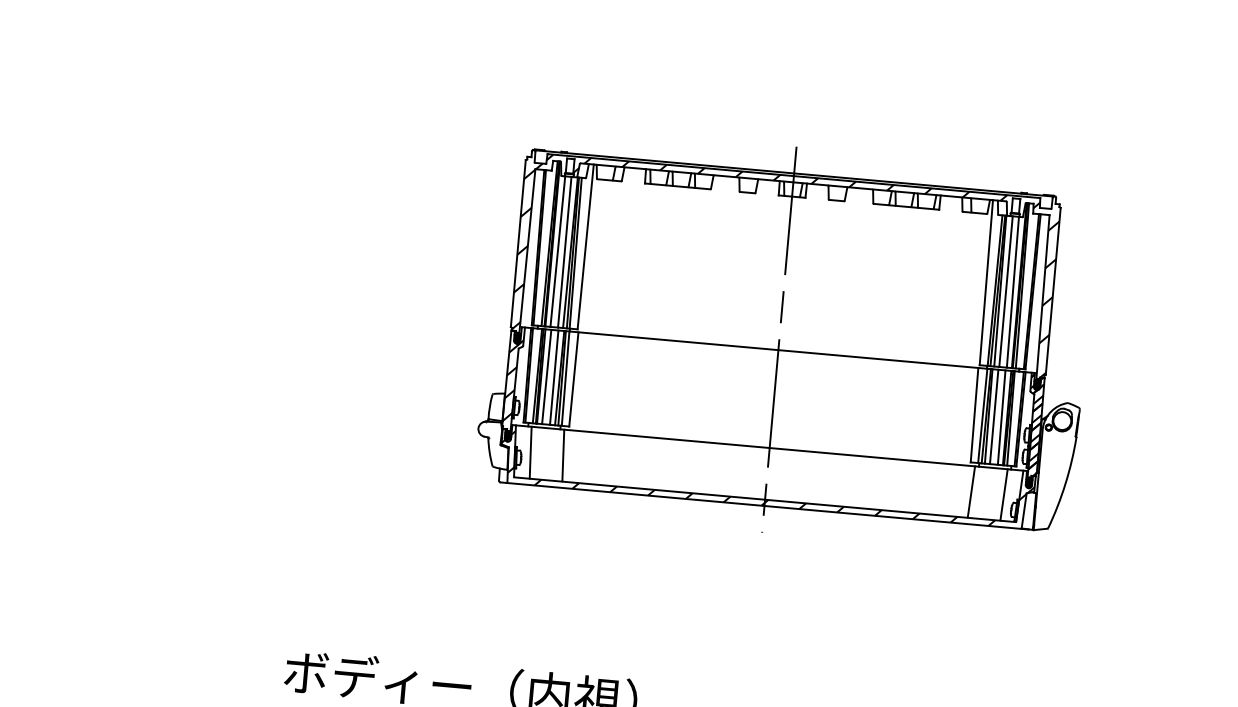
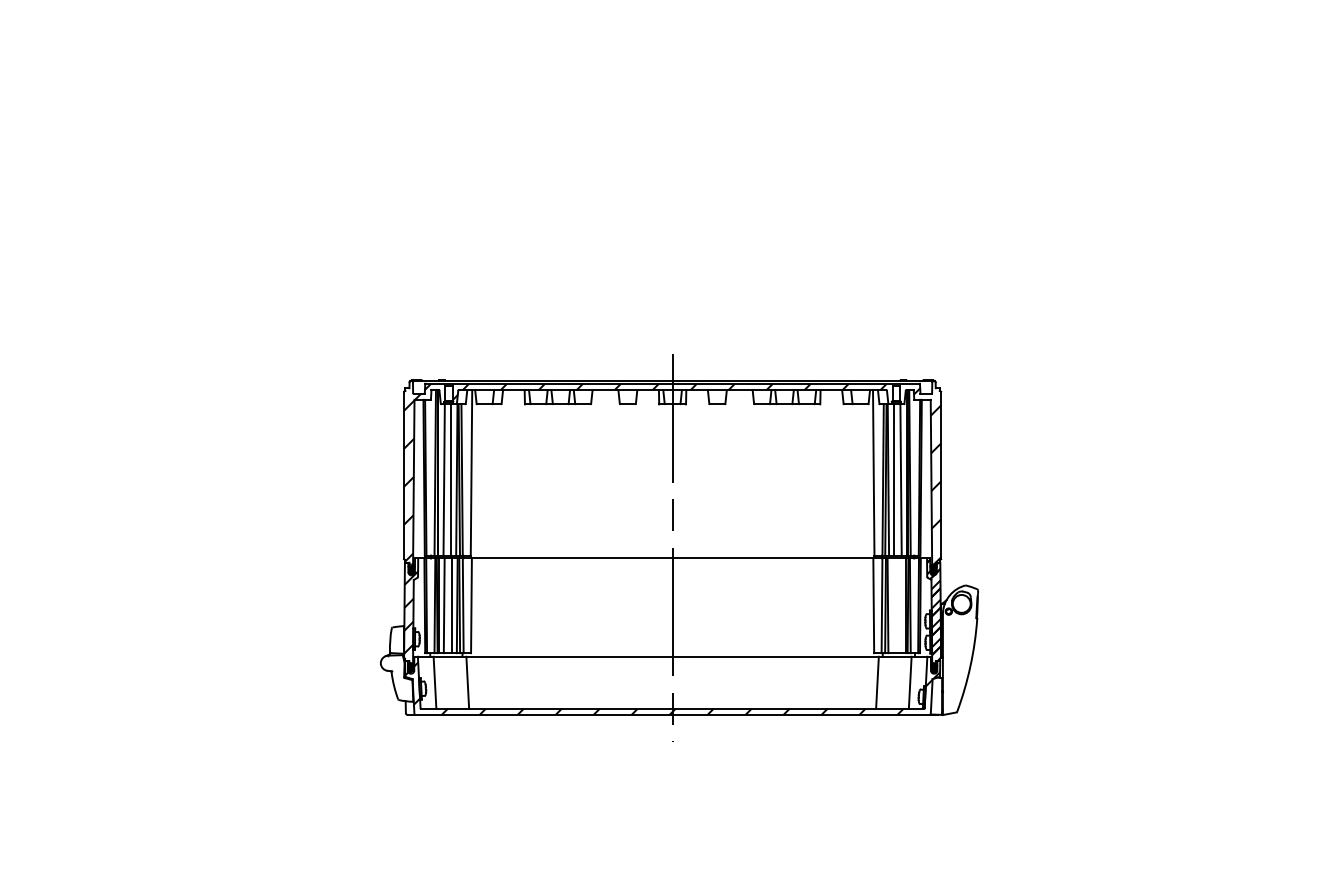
line: (994, 416) -> (893, 605), removed
line: (1001, 417) -> (900, 605), removed

